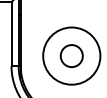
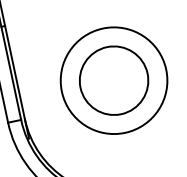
circle: (71, 55) -> (113, 79), size x1.67

